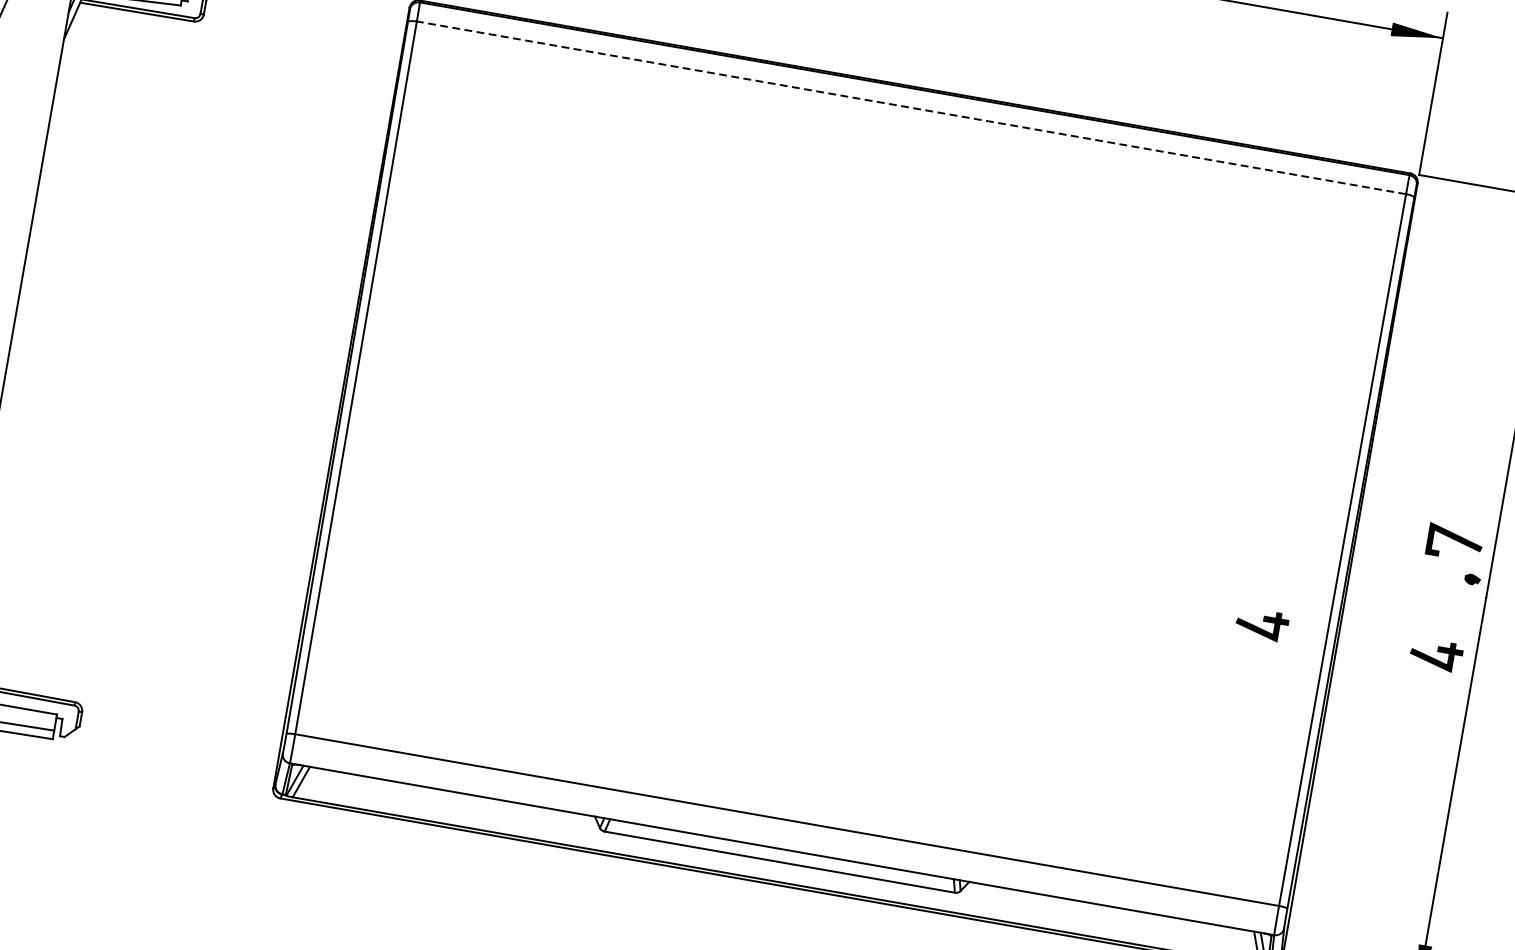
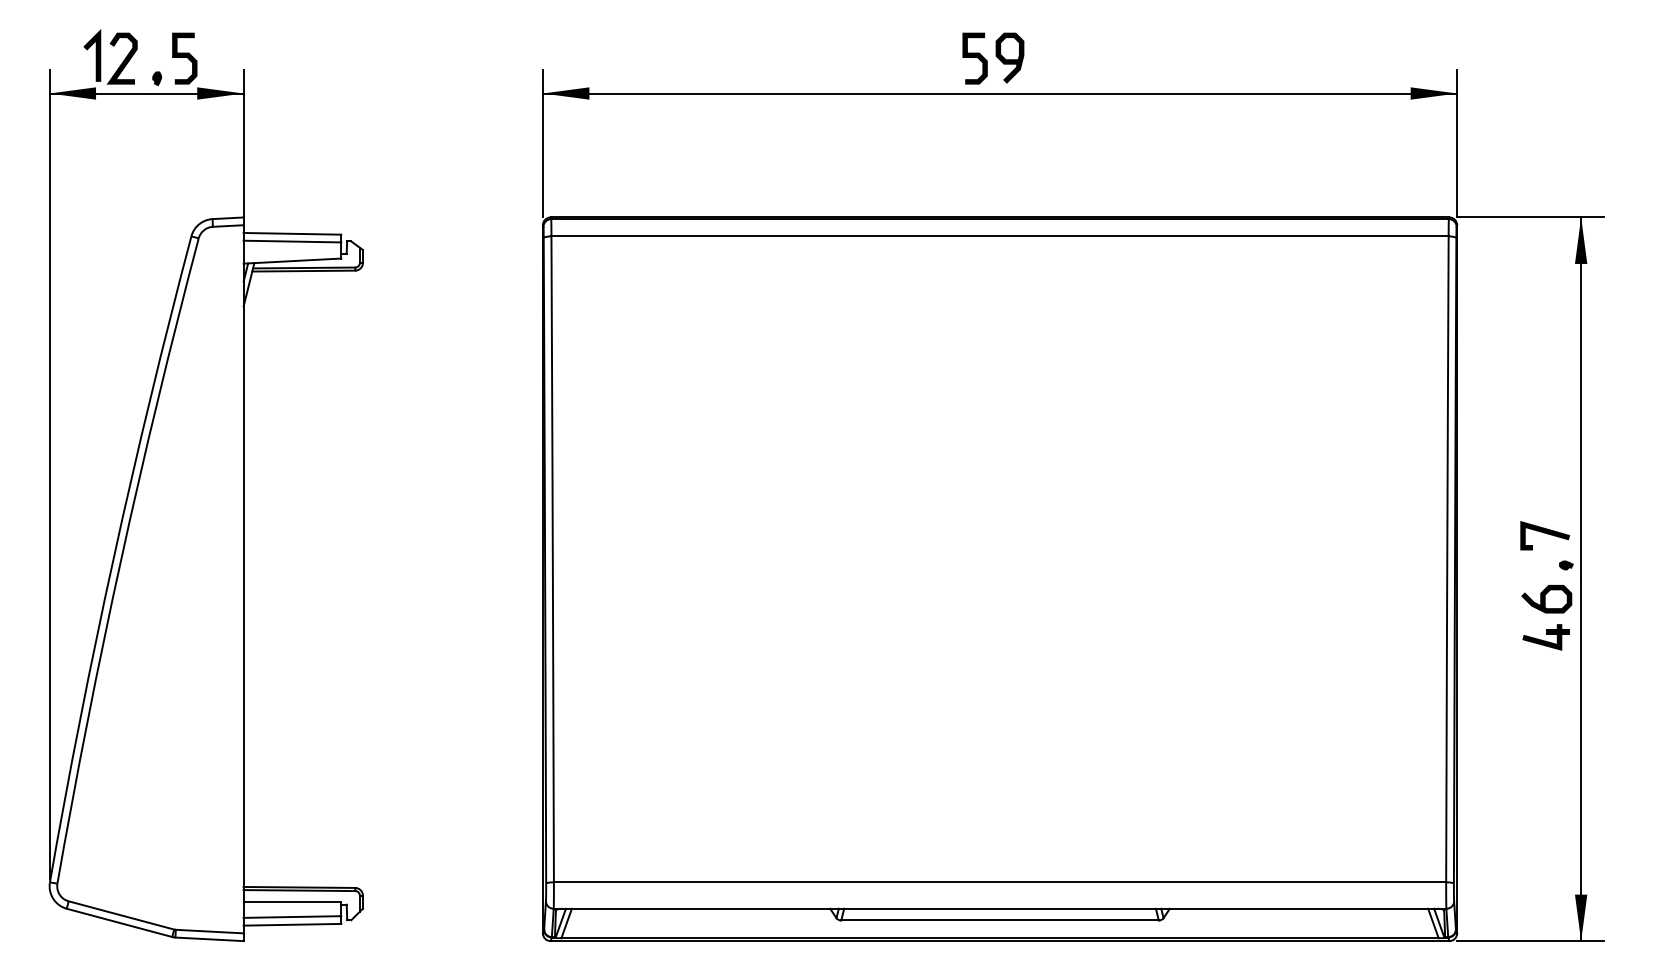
line: (911, 108) -> (1000, 236), dashed -> solid
curve: (1443, 613) -> (1545, 599), added
part: (1261, 624) -> (1387, 637), removed

